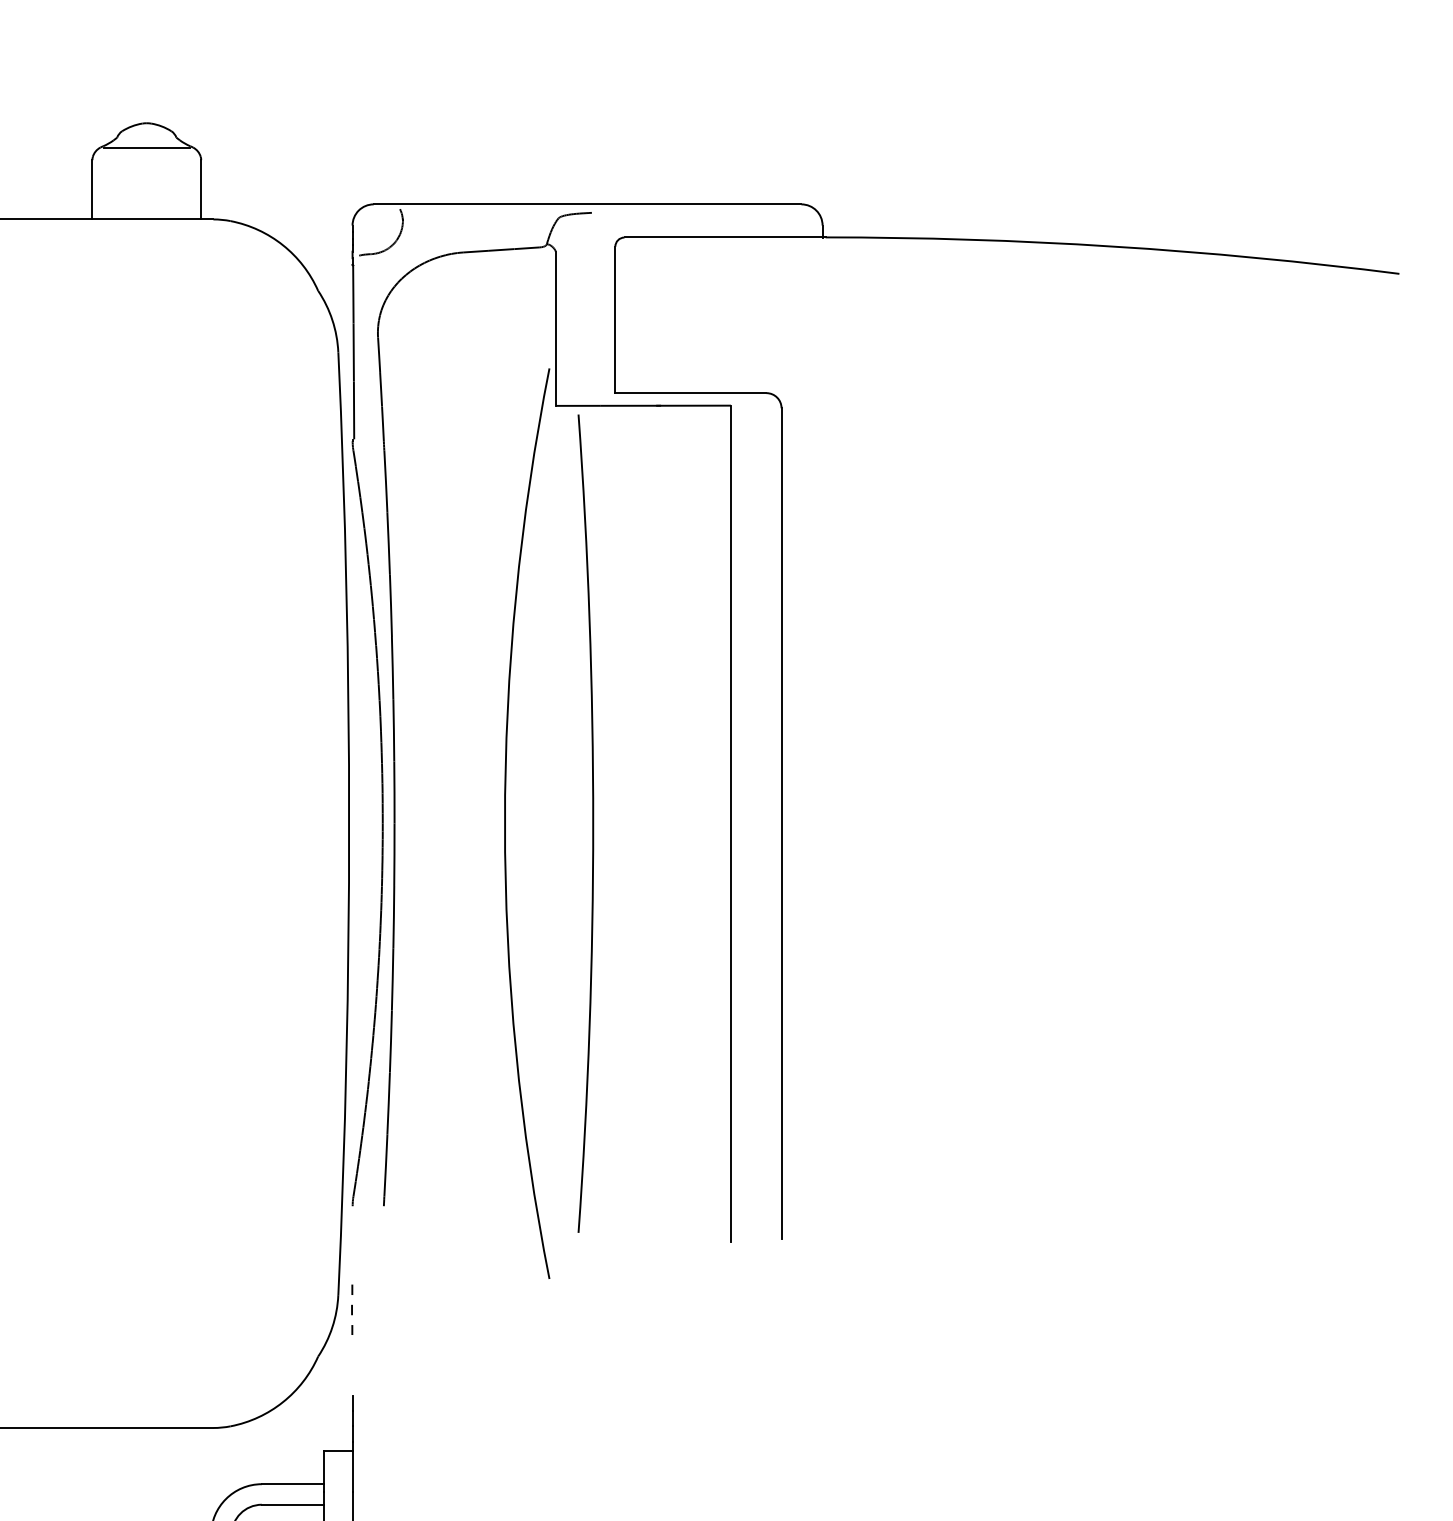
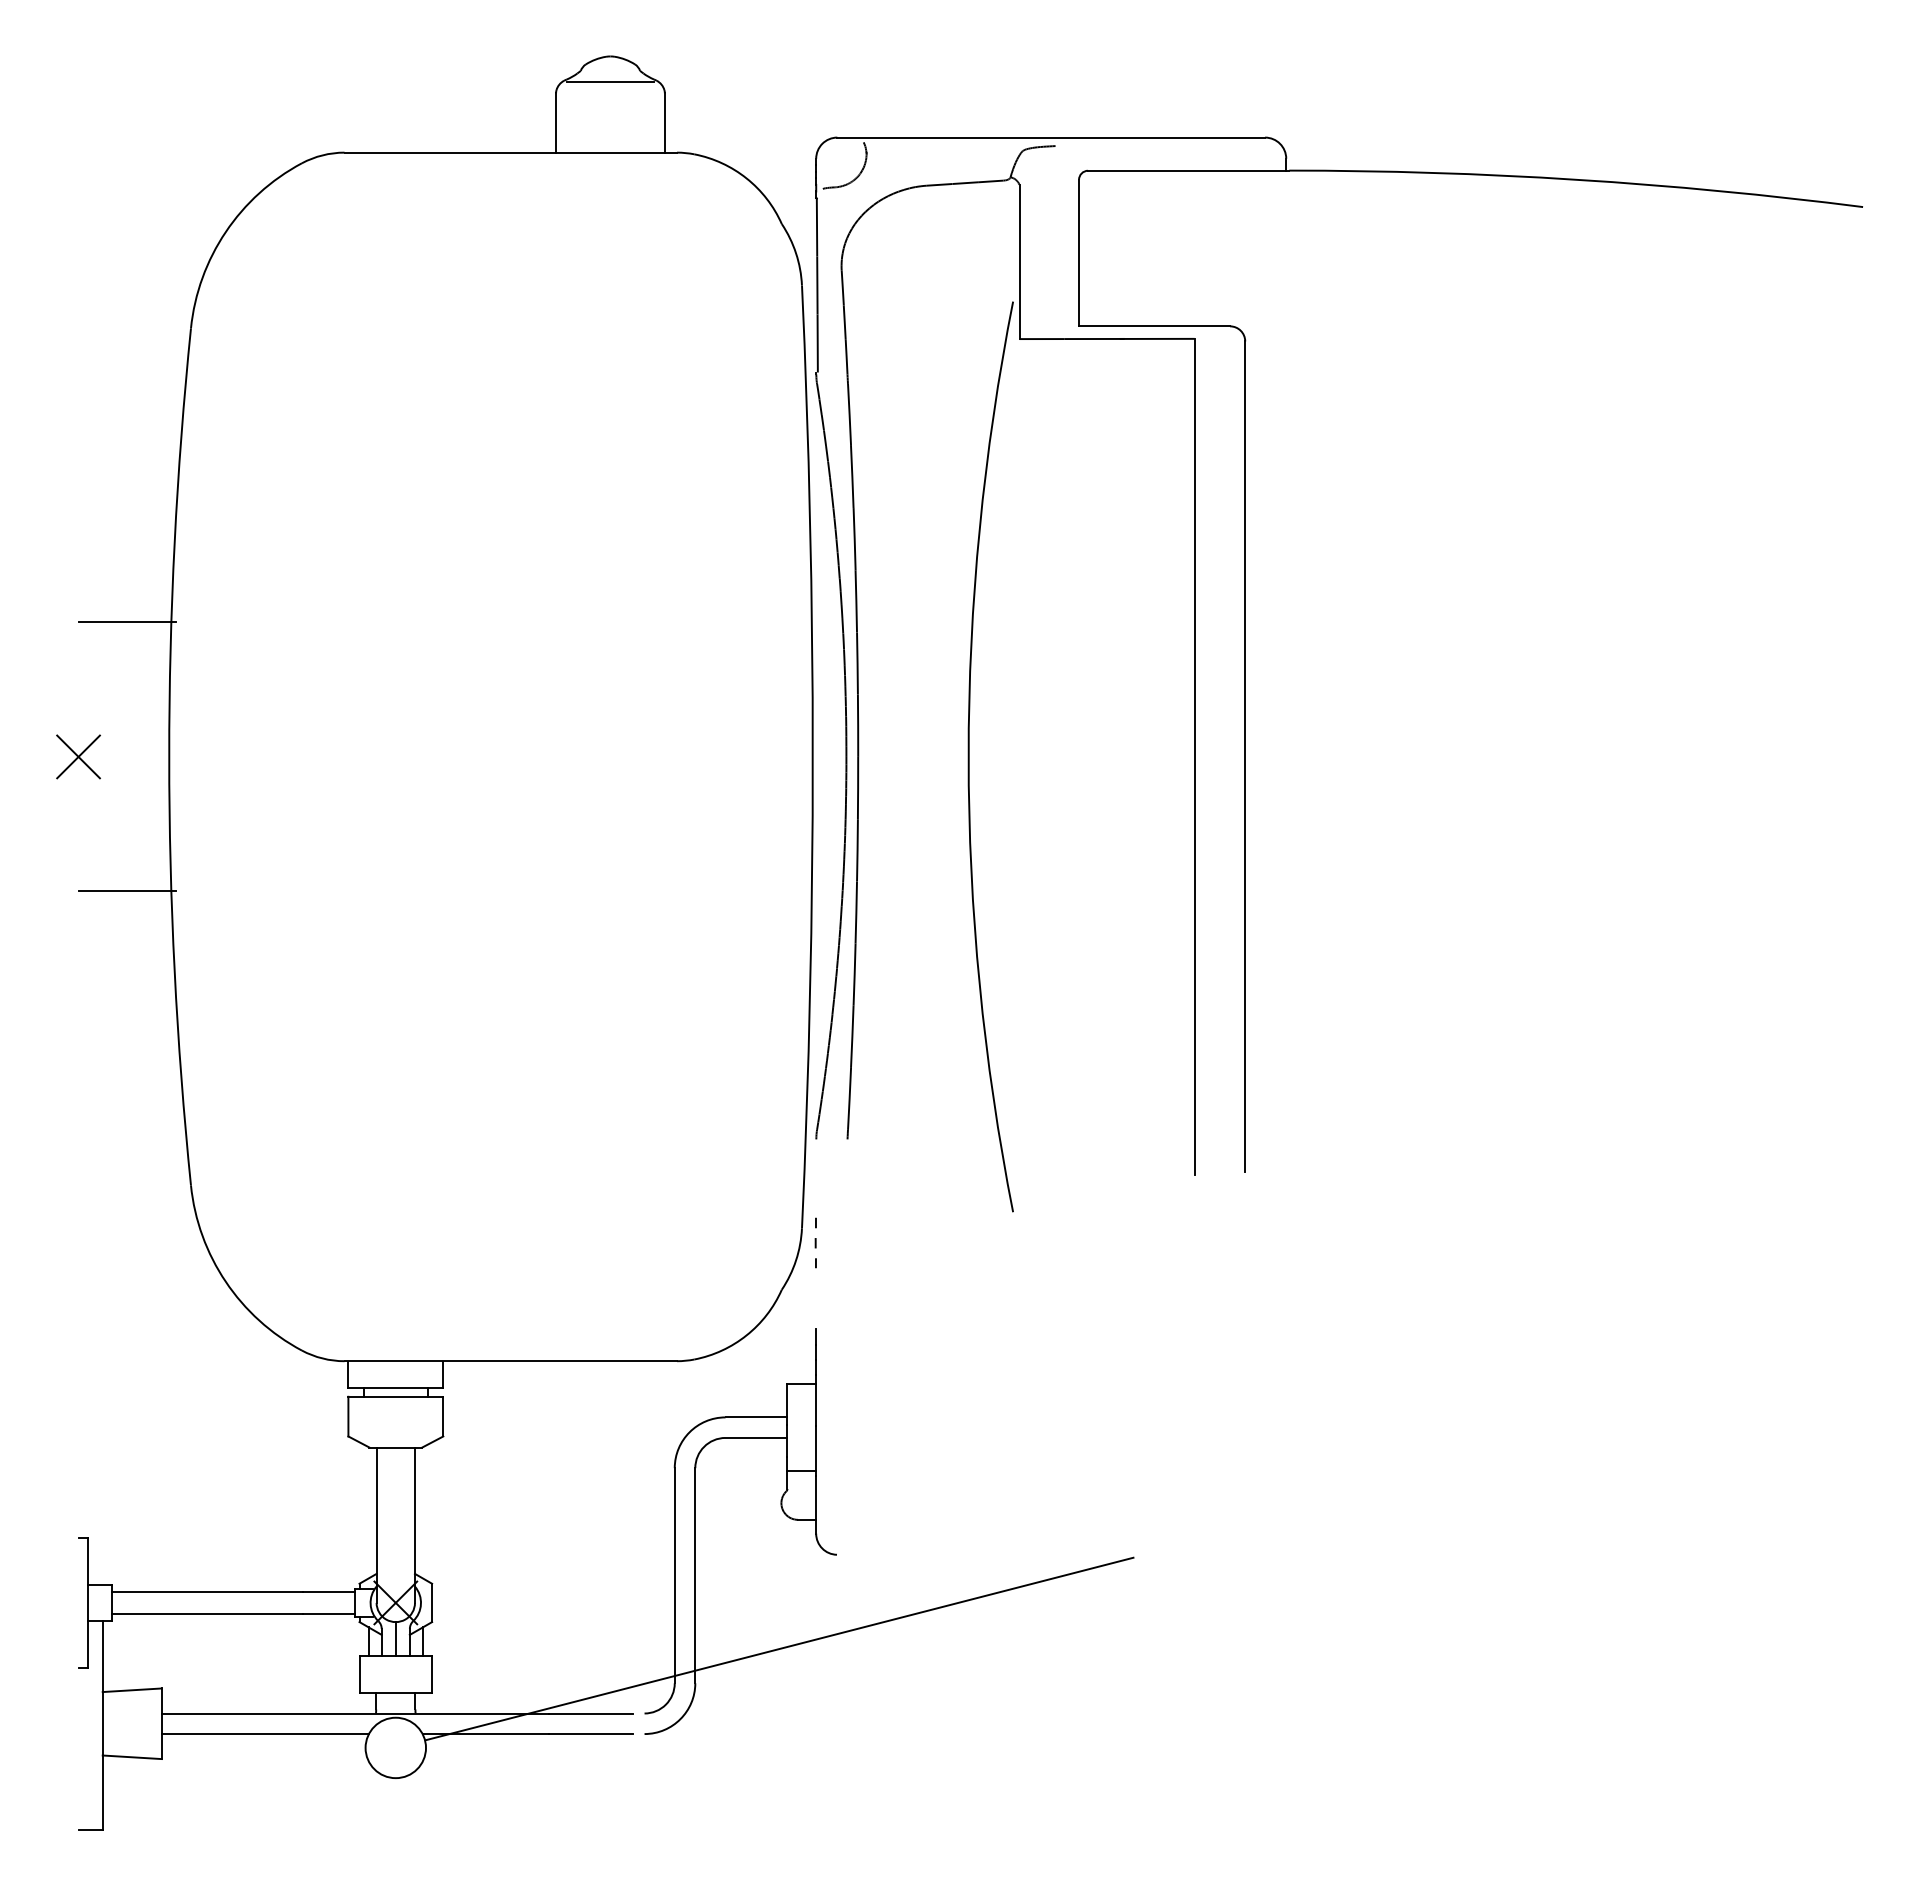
curve: (592, 823) -> (1056, 756), removed

